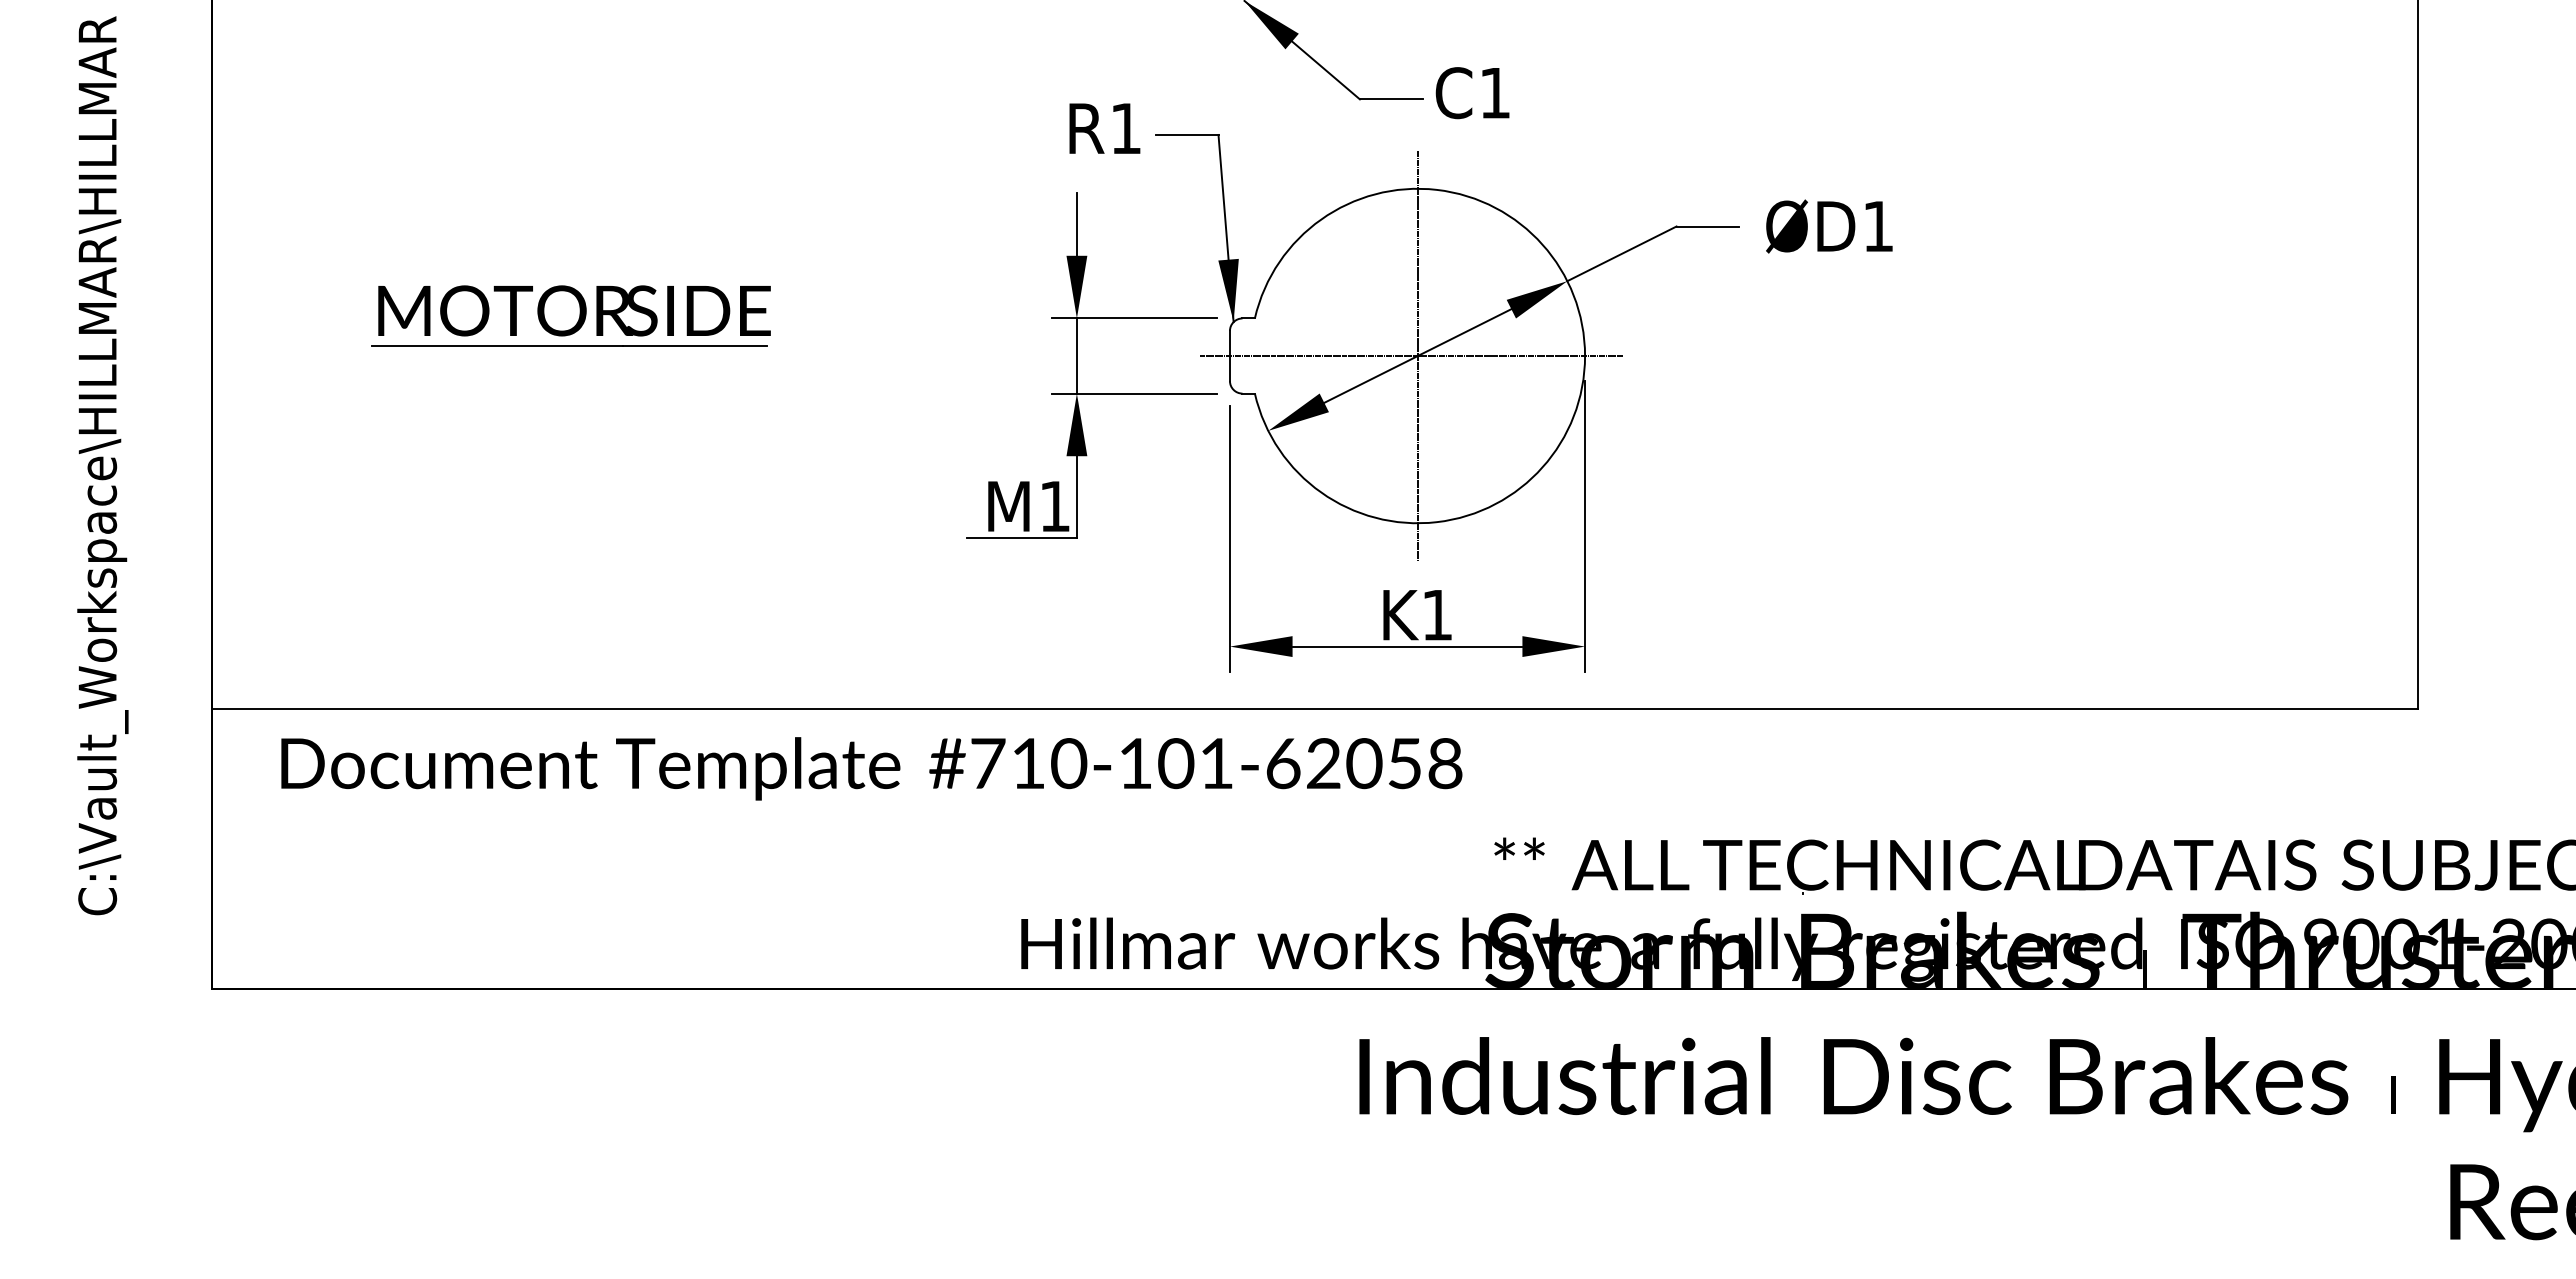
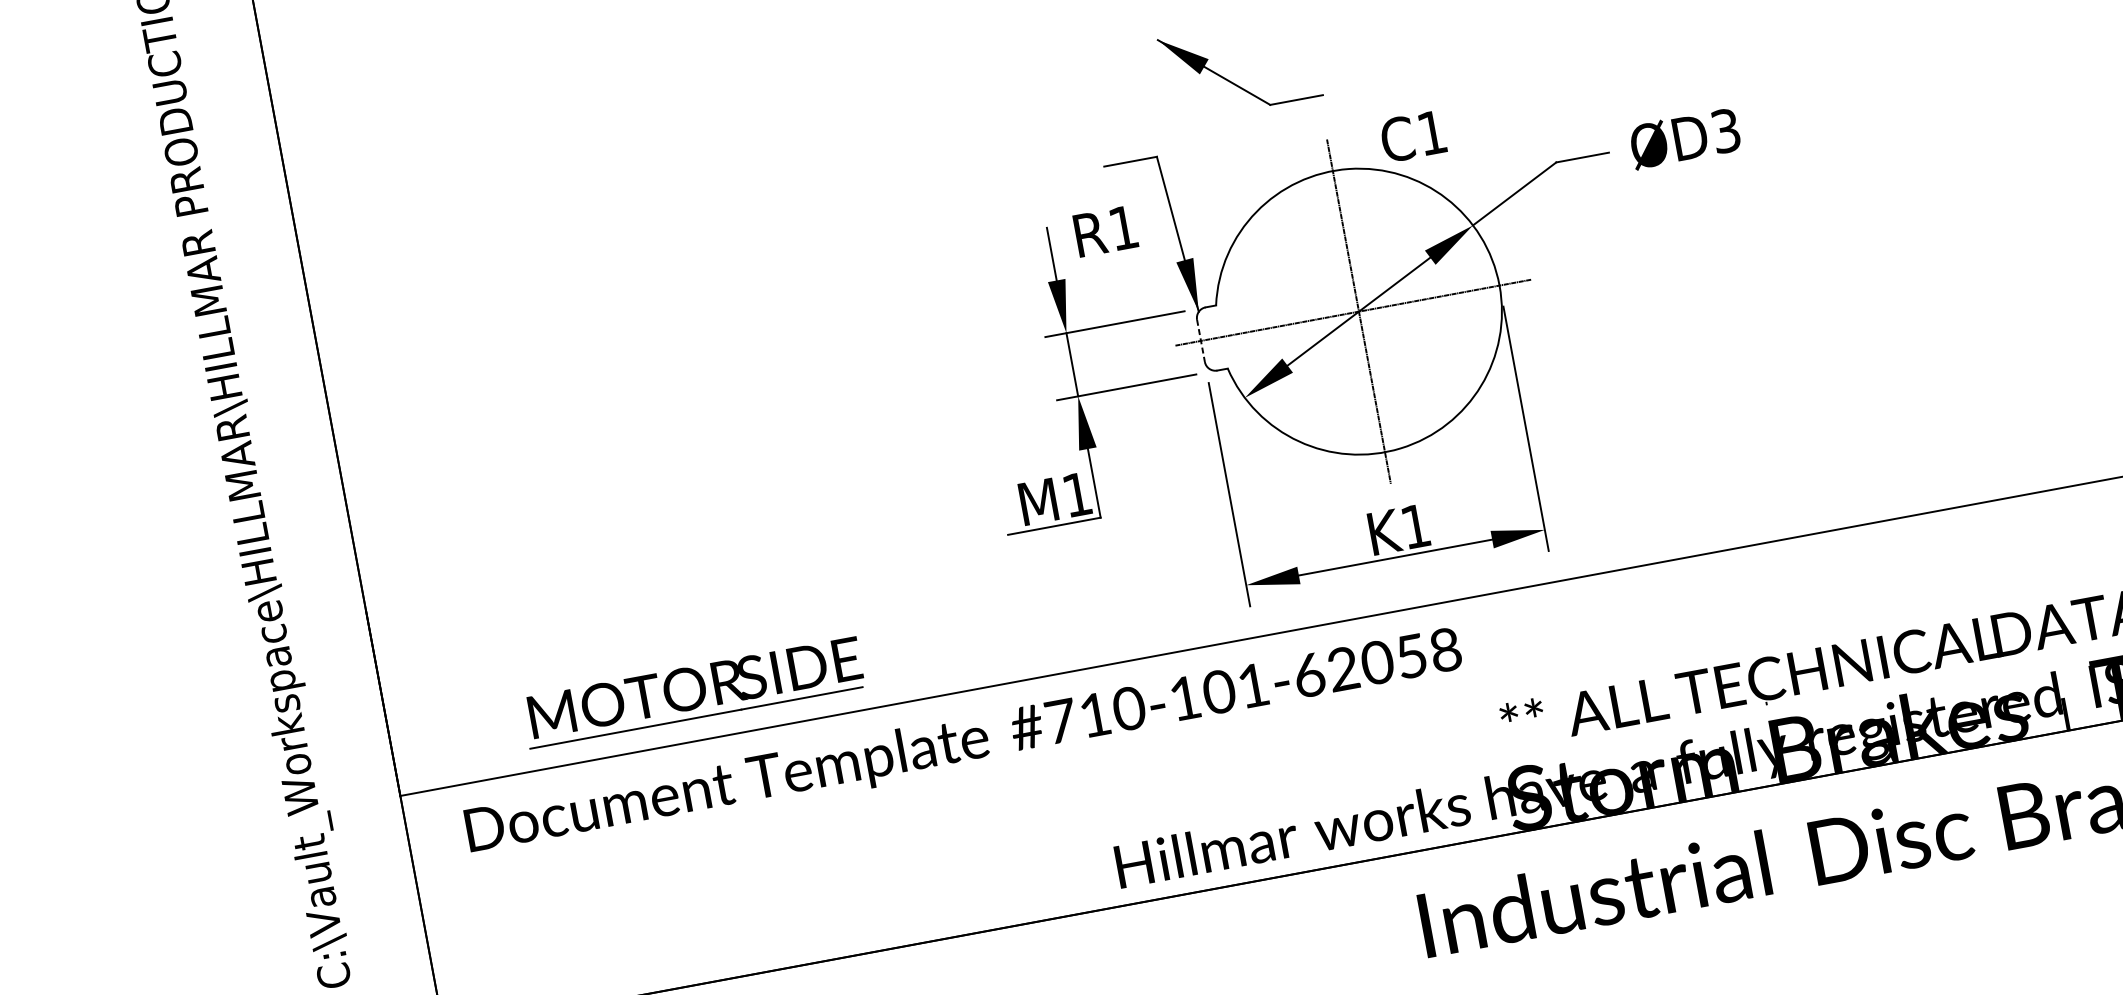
text: (1472, 93) -> (1413, 136), moved
text: (1104, 128) -> (1105, 231), moved
text: (1878, 226) -> (1726, 130), ØD1 -> ØD3
part: (570, 315) -> (692, 692), moved
line: (1229, 356) -> (1200, 341), solid -> dashed

